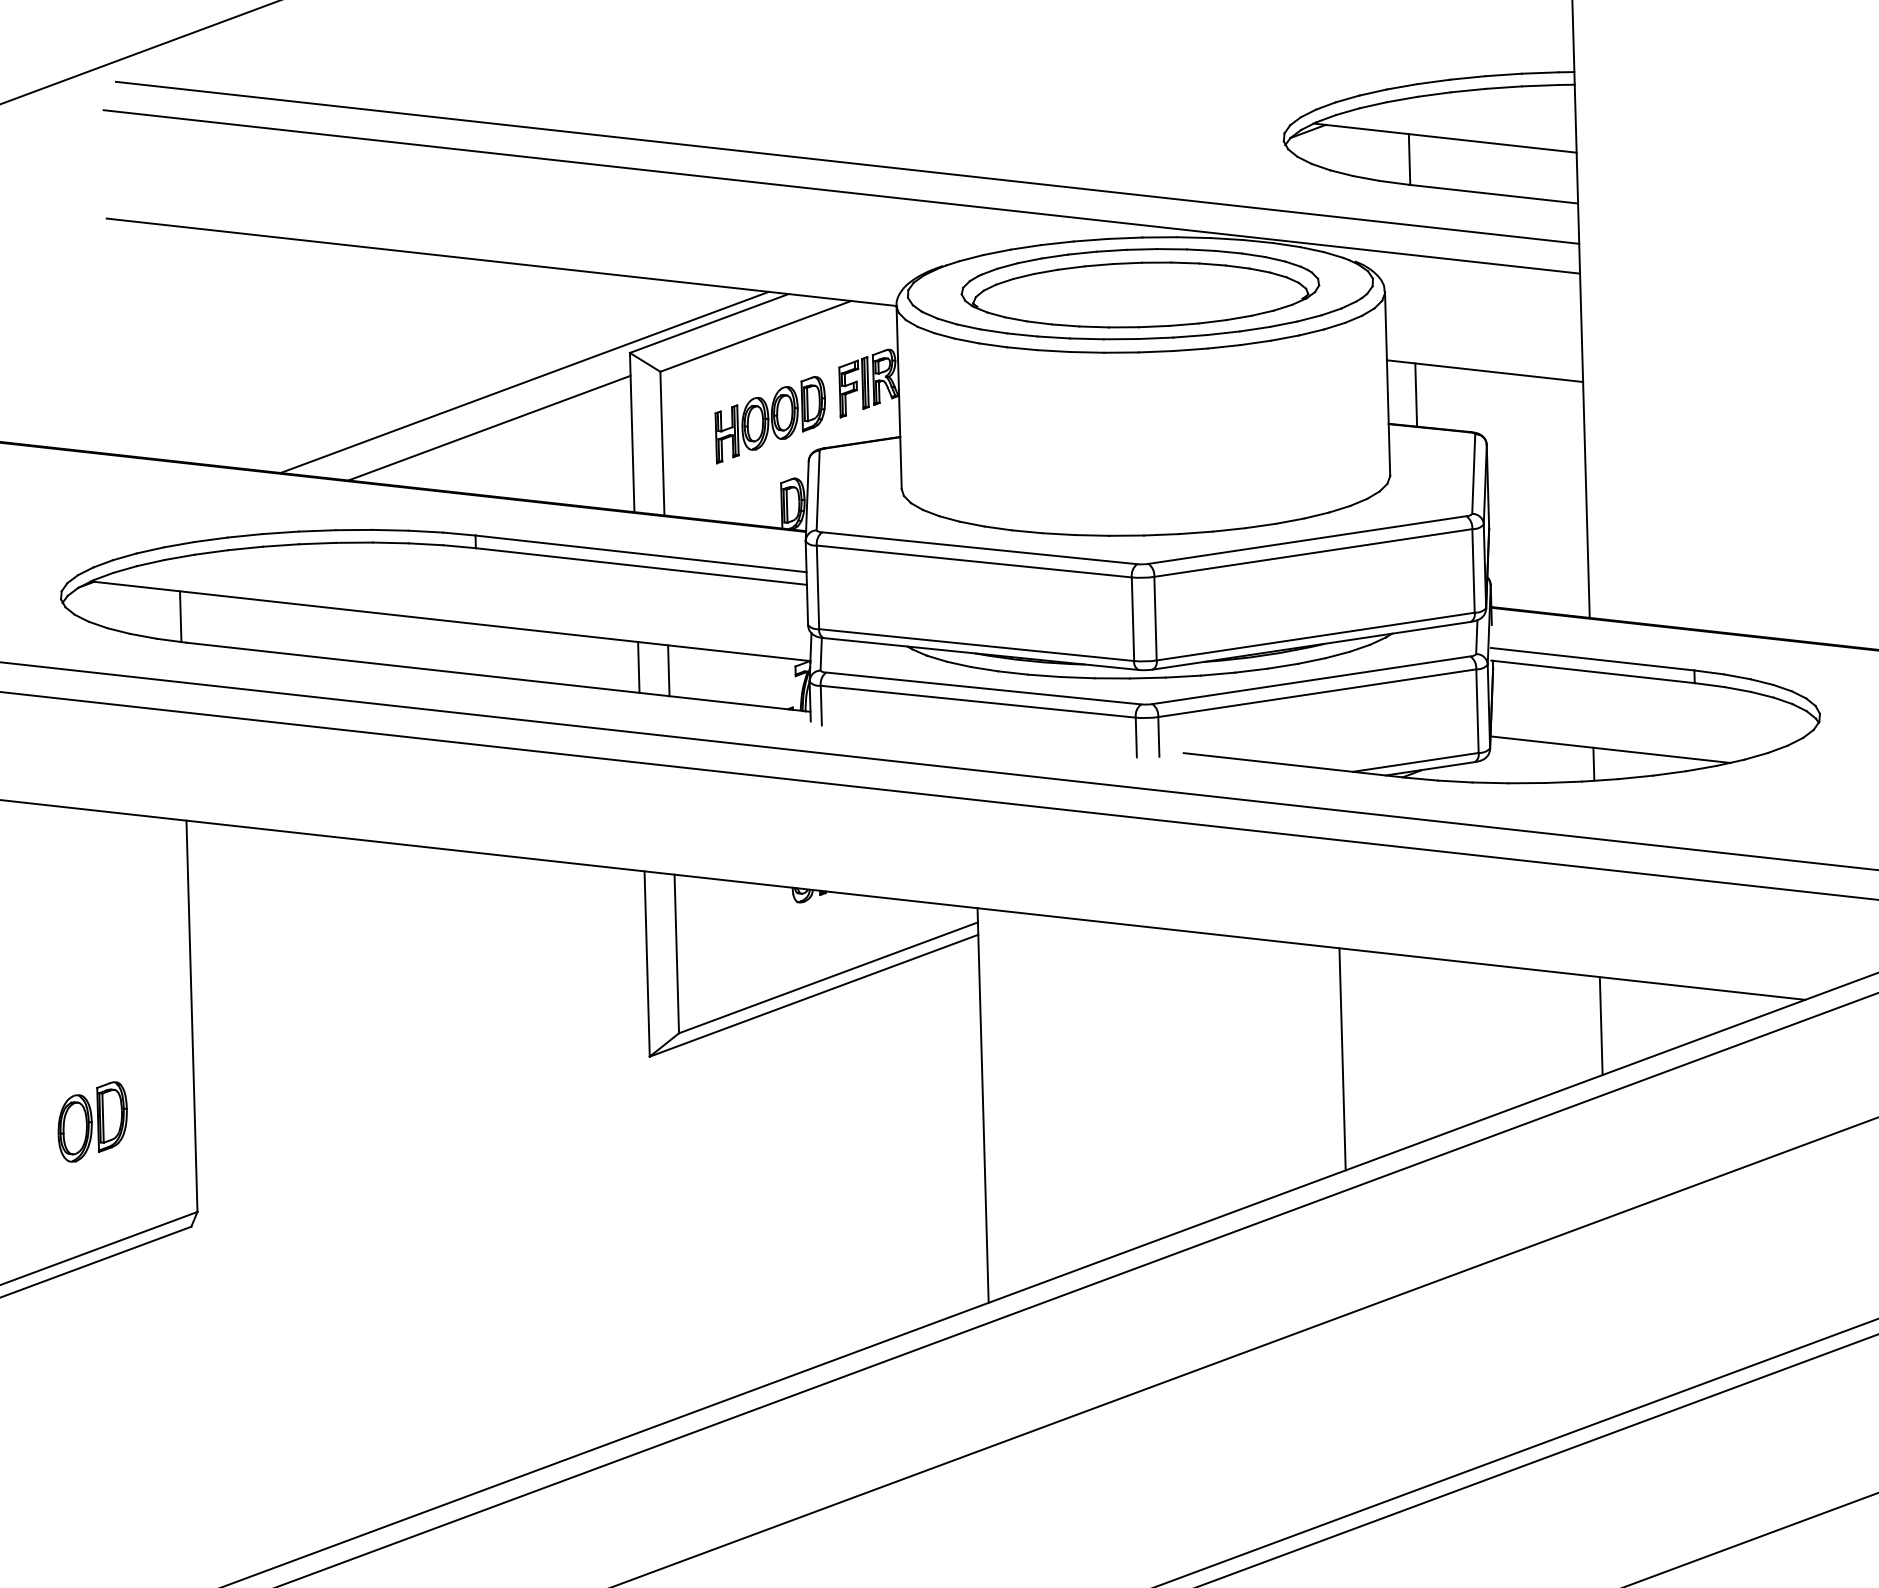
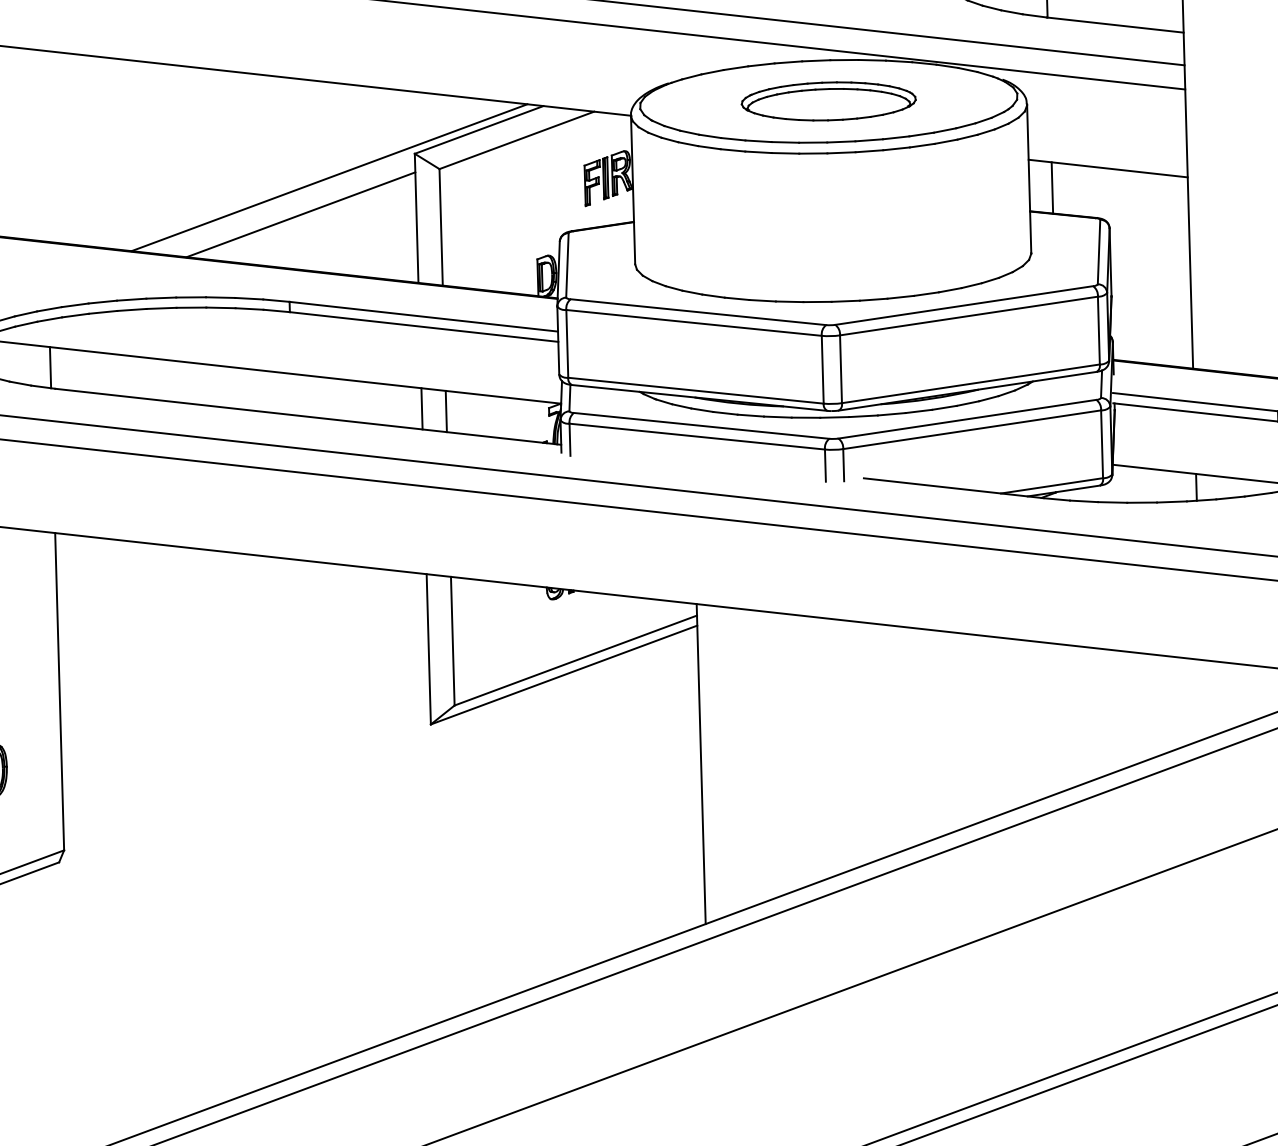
part: (1140, 288) -> (828, 101), size x0.6
part: (769, 420) -> (527, 208), removed
line: (1600, 1026) -> (1201, 699), removed
line: (1342, 1059) -> (992, 726), removed

